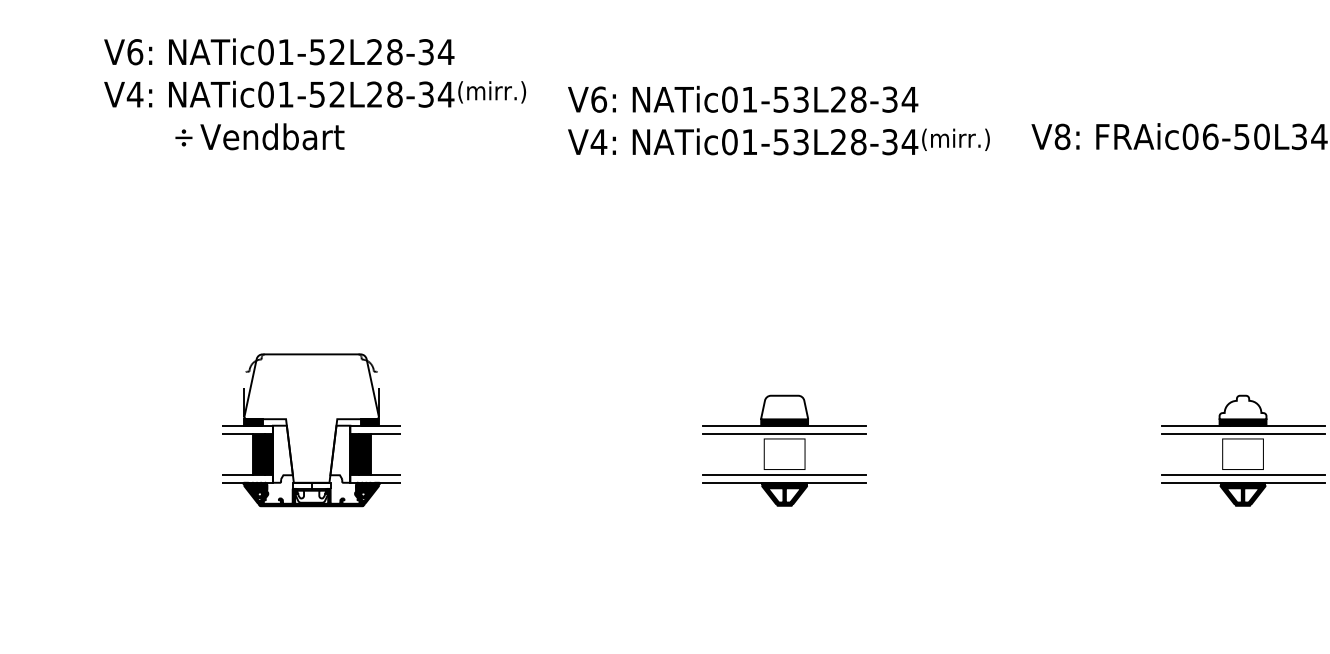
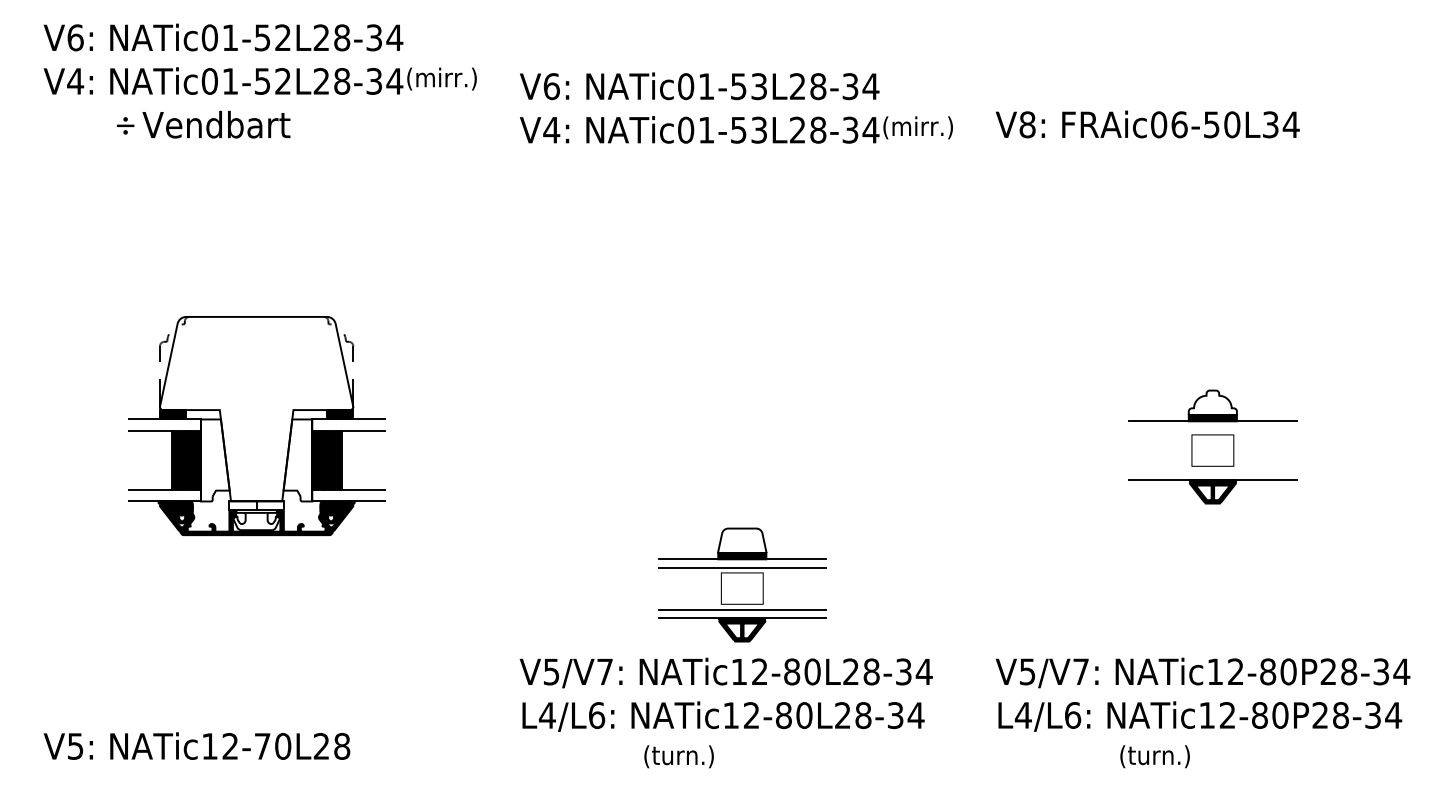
part: (311, 429) -> (256, 425), size x1.4
line: (1242, 433) -> (1212, 429), removed
part: (784, 450) -> (742, 584), moved
line: (1242, 474) -> (1212, 471), removed

